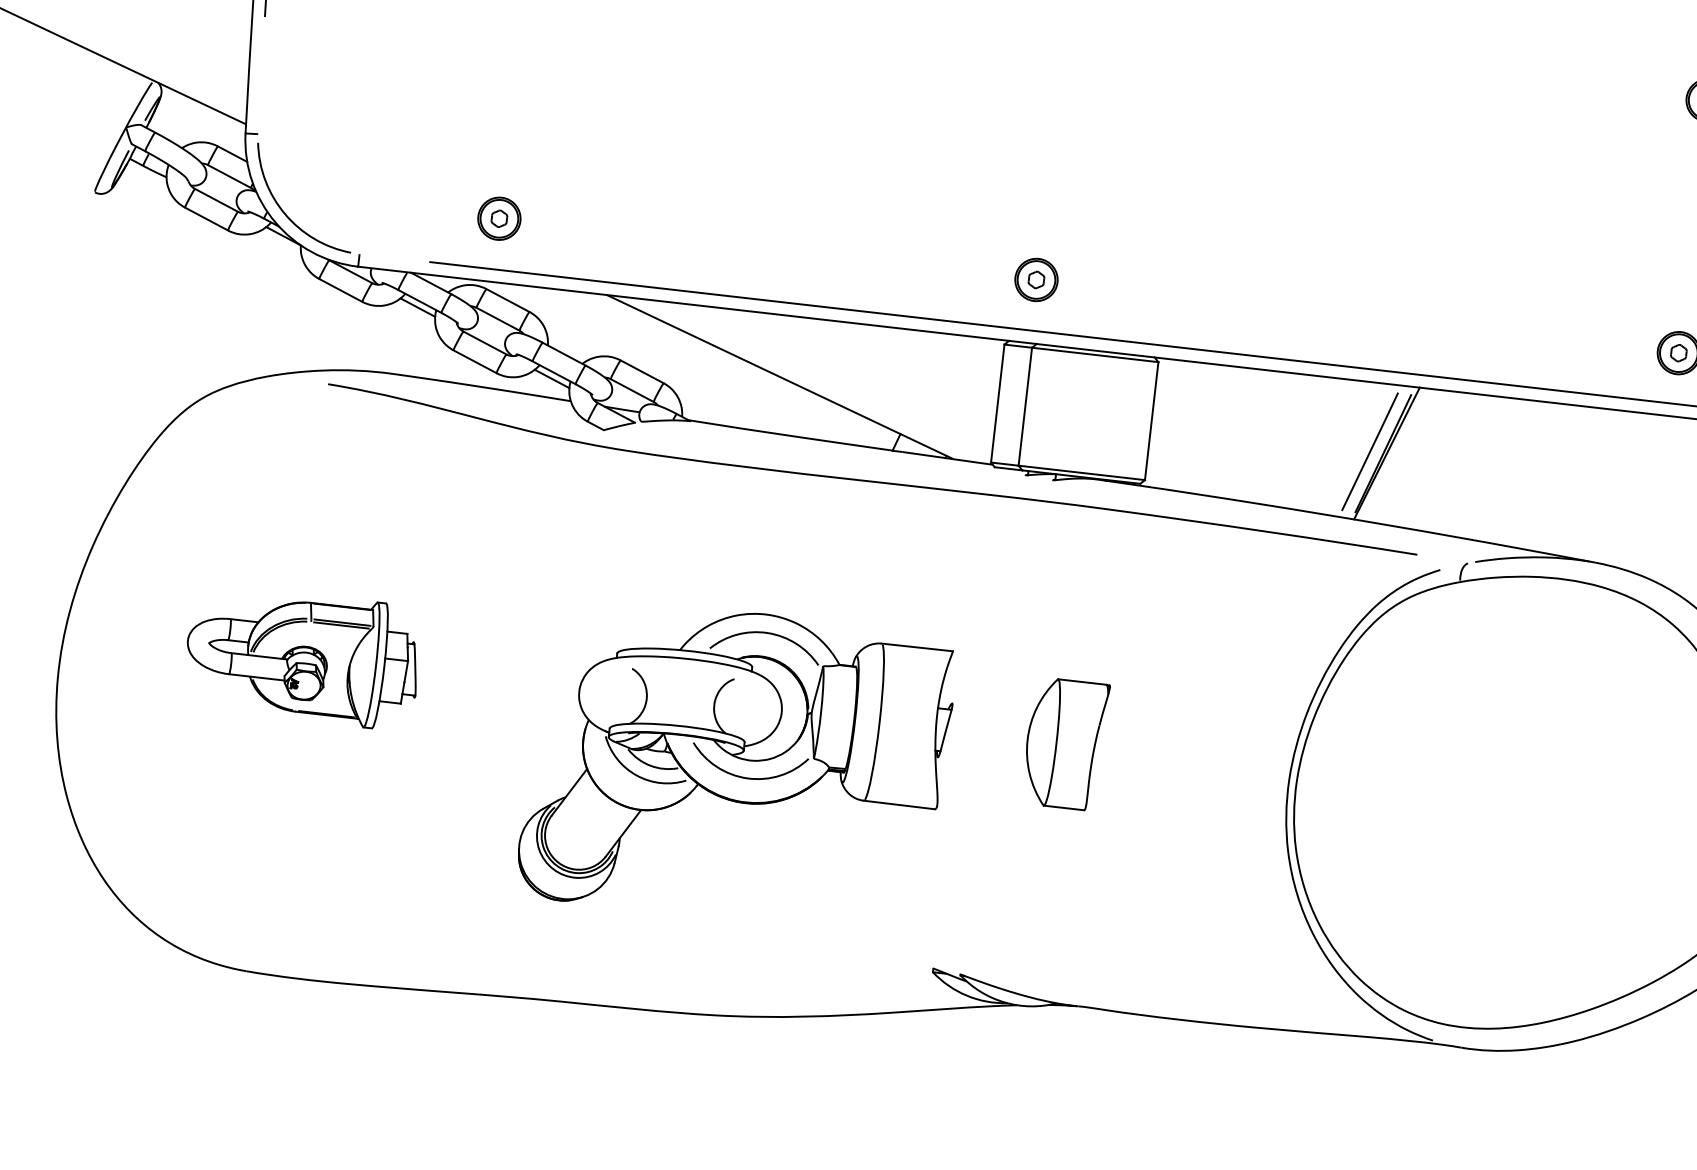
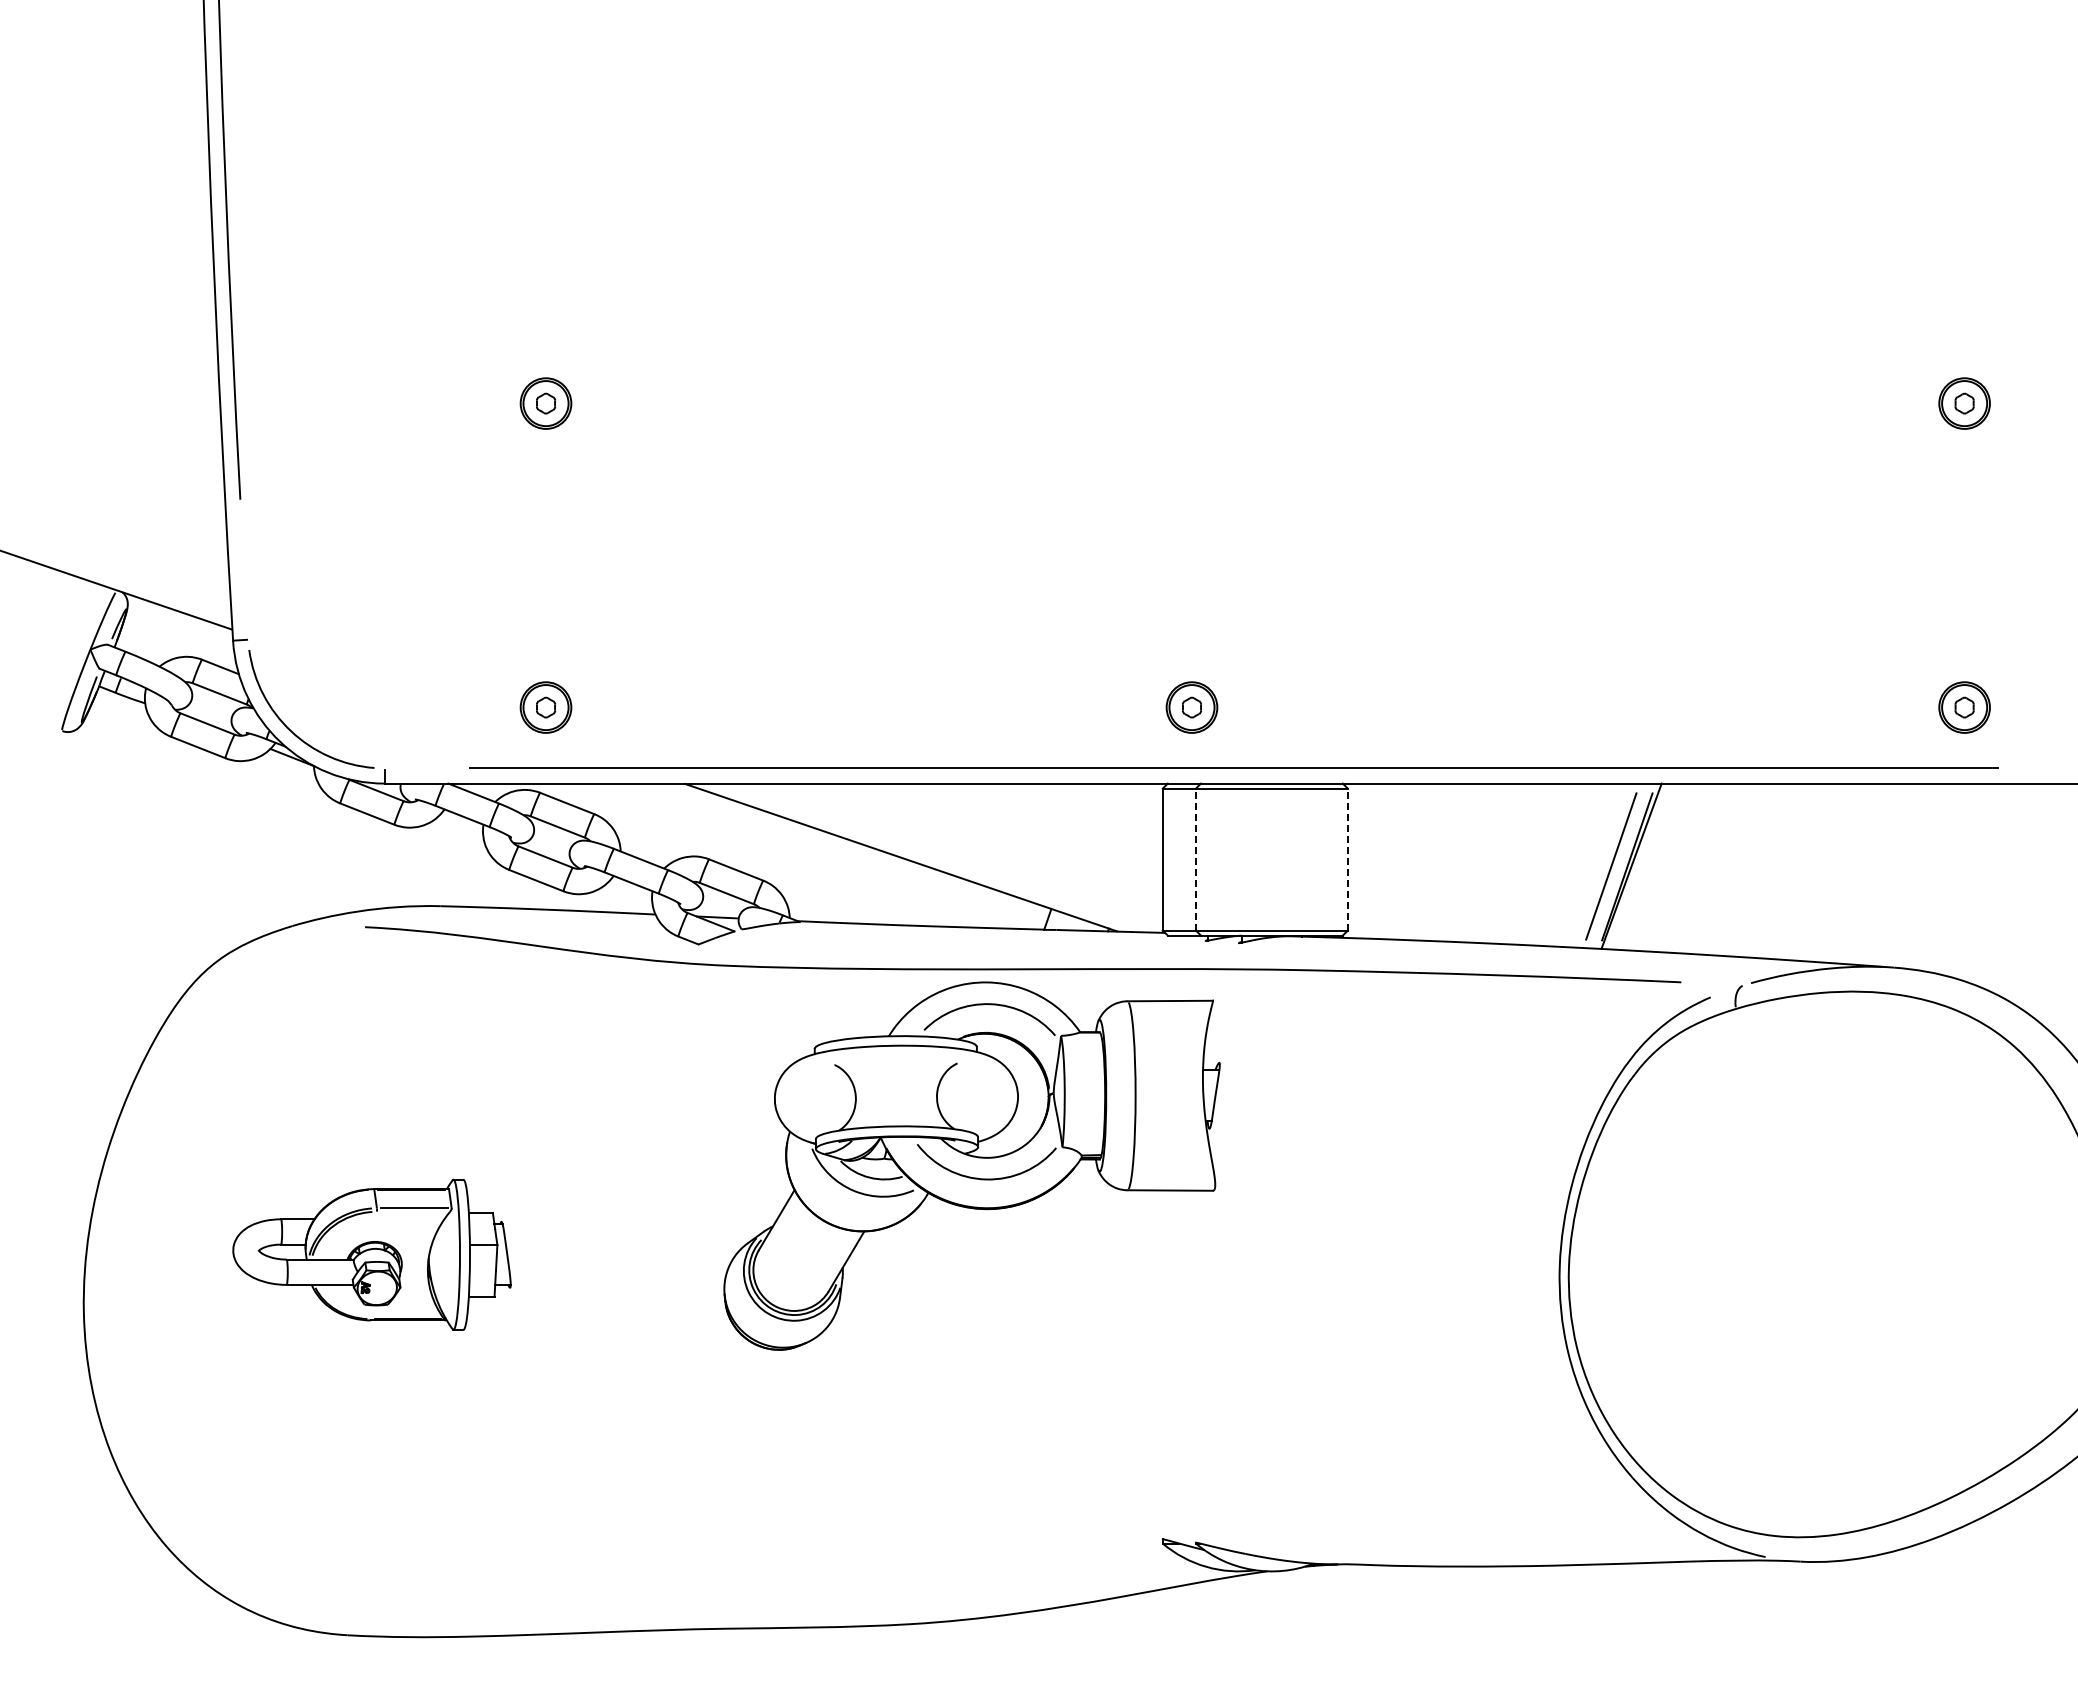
line: (418, 307) -> (461, 823), removed
line: (552, 378) -> (630, 890), removed
line: (1025, 406) -> (1195, 859), solid -> dashed
line: (1151, 421) -> (1347, 859), solid -> dashed
line: (341, 625) -> (413, 1211), removed
part: (1064, 743) -> (1288, 1254), removed
part: (736, 765) -> (971, 1165), moved

